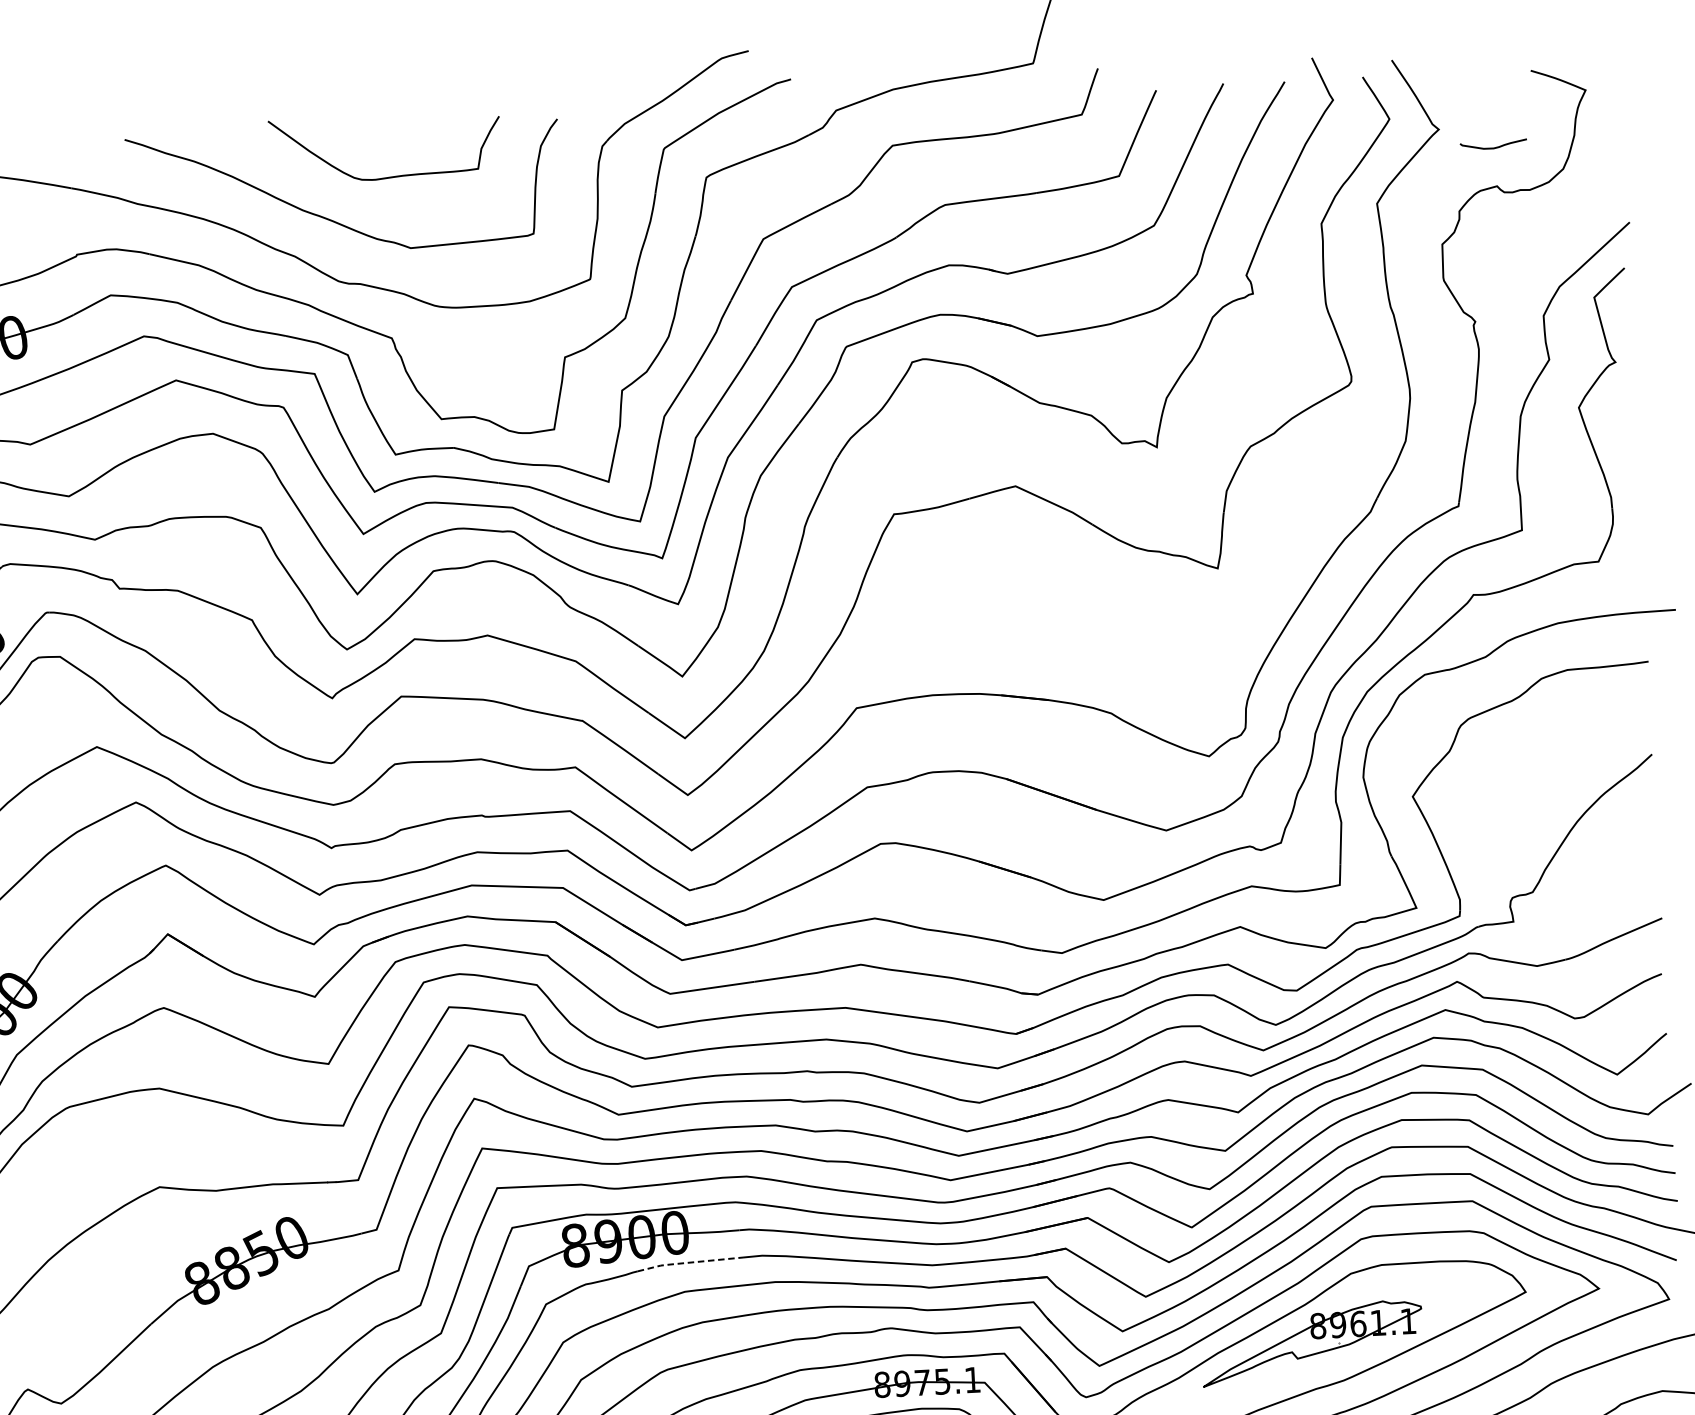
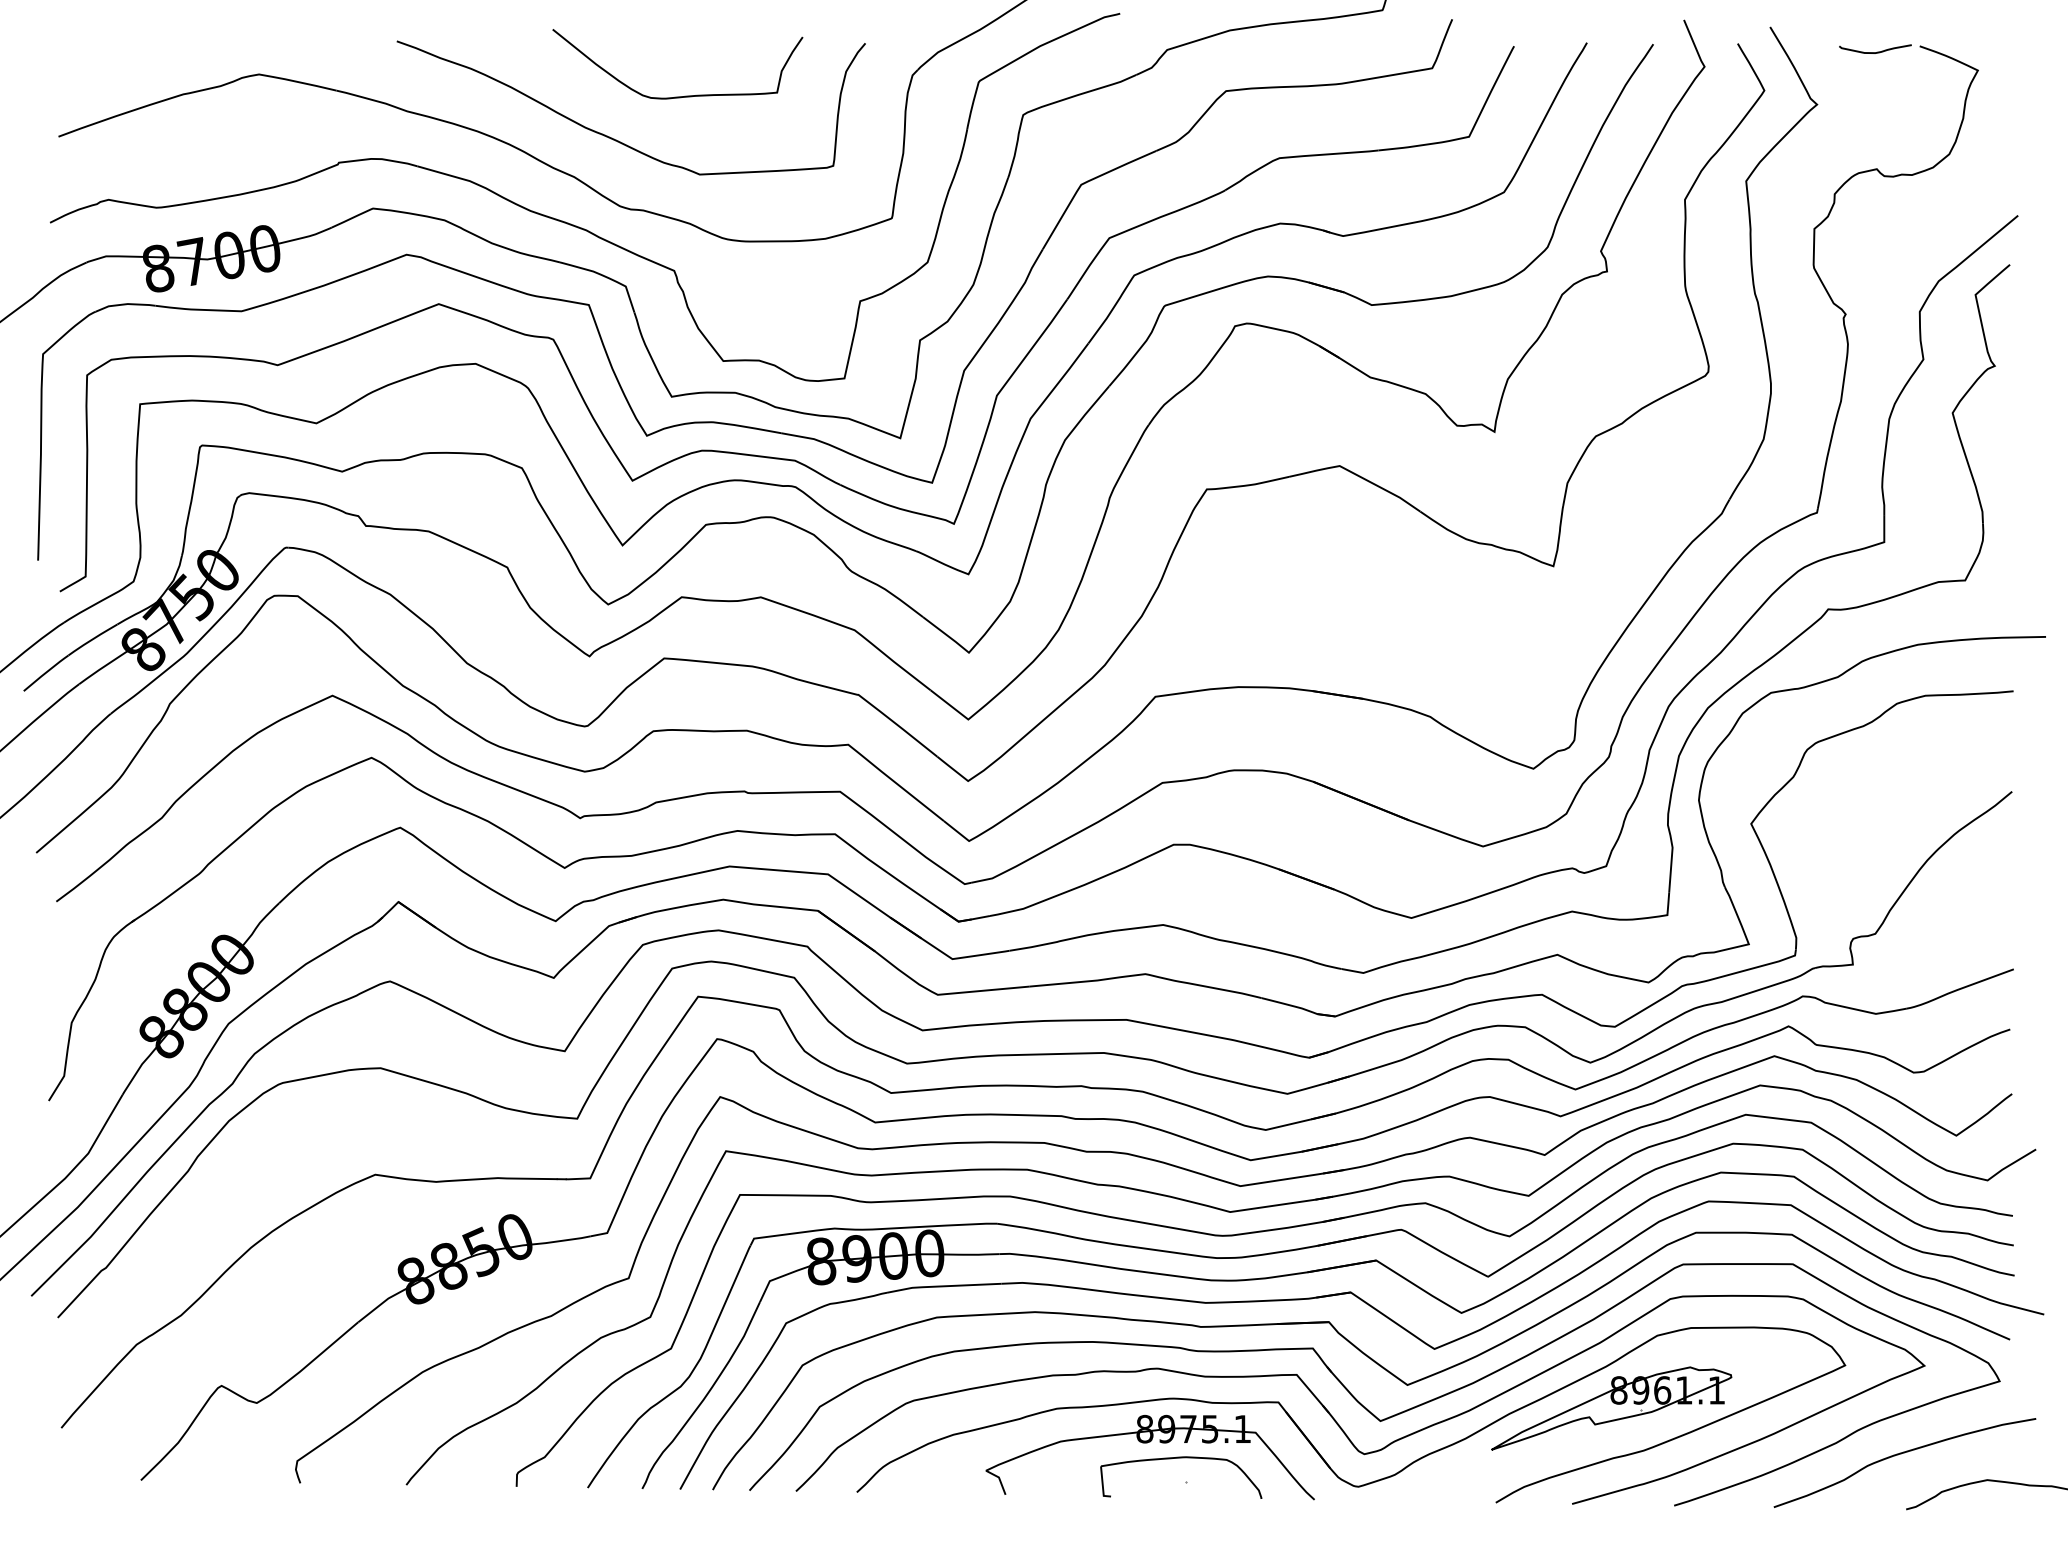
curve: (1495, 146) -> (1877, 51), moved
line: (689, 1262) -> (943, 1286), dashed -> solid

